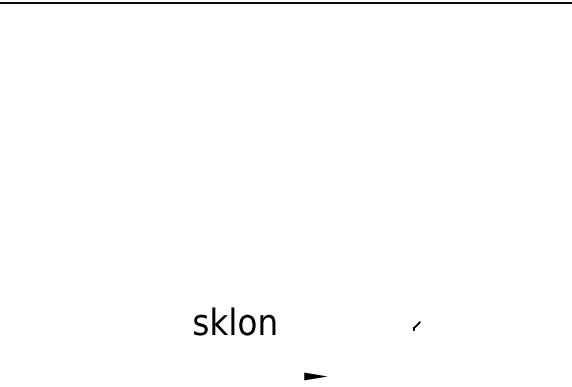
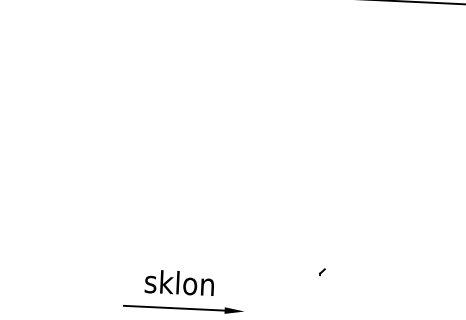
text: (234, 321) -> (179, 282), moved
line: (244, 376) -> (173, 308), added

